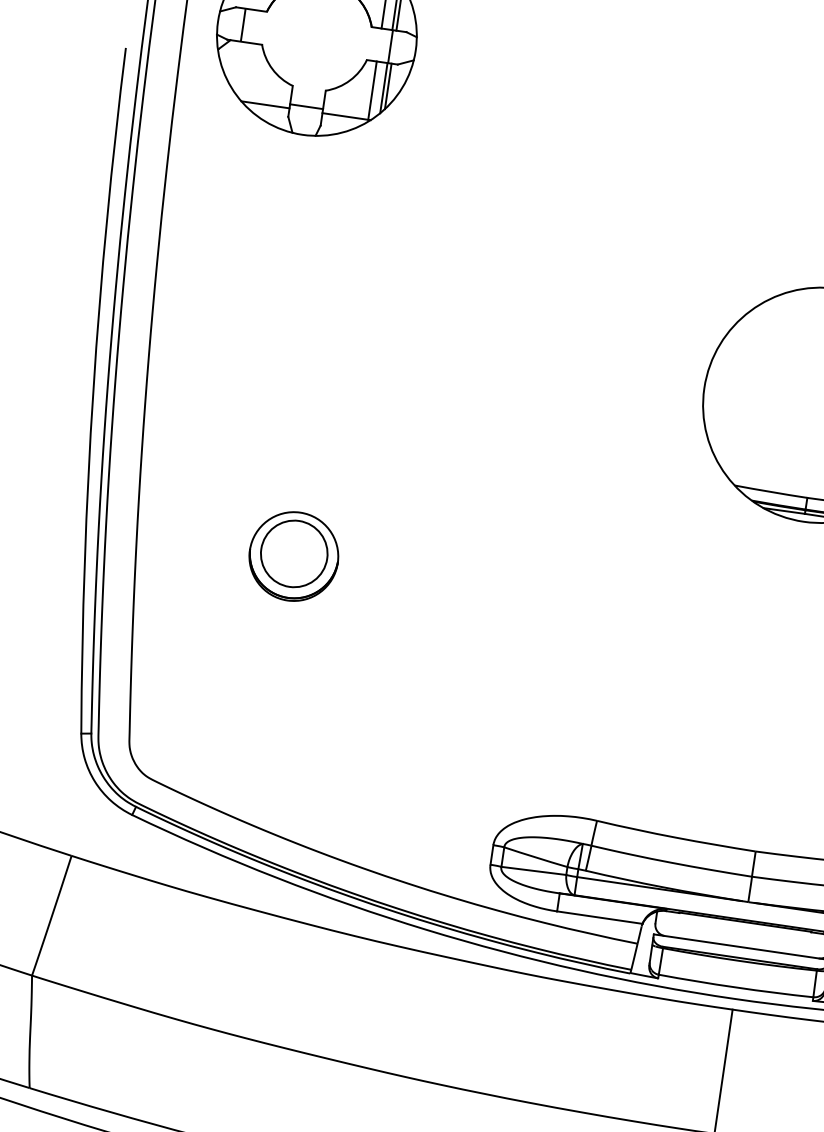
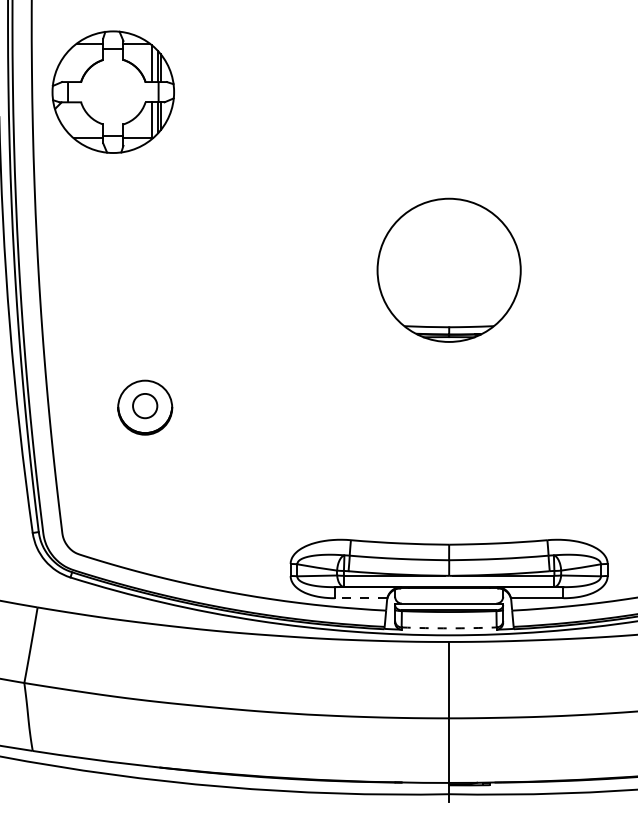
circle: (293, 552) -> (144, 405), size x0.6
line: (598, 917) -> (360, 598), solid -> dashed
arc: (736, 987) -> (449, 628), solid -> dashed

